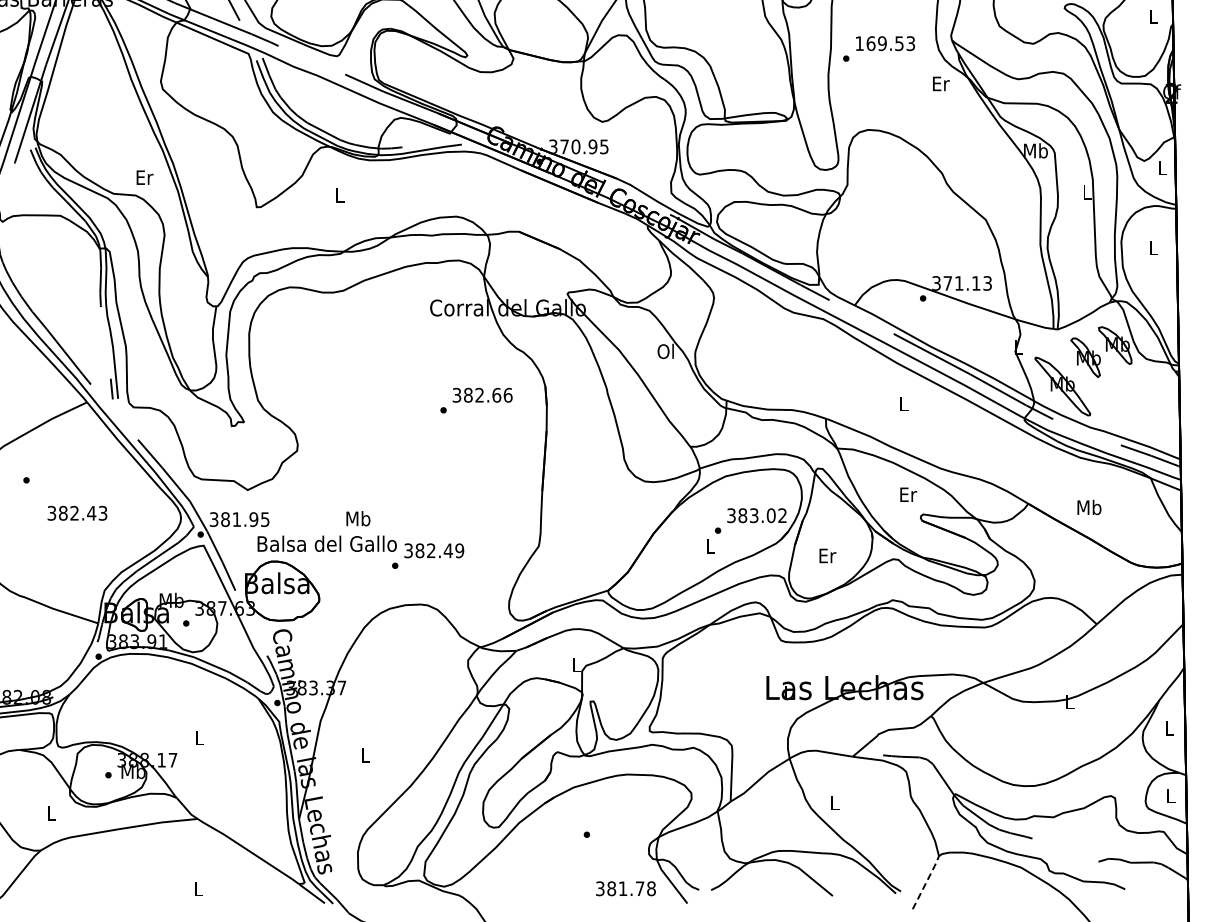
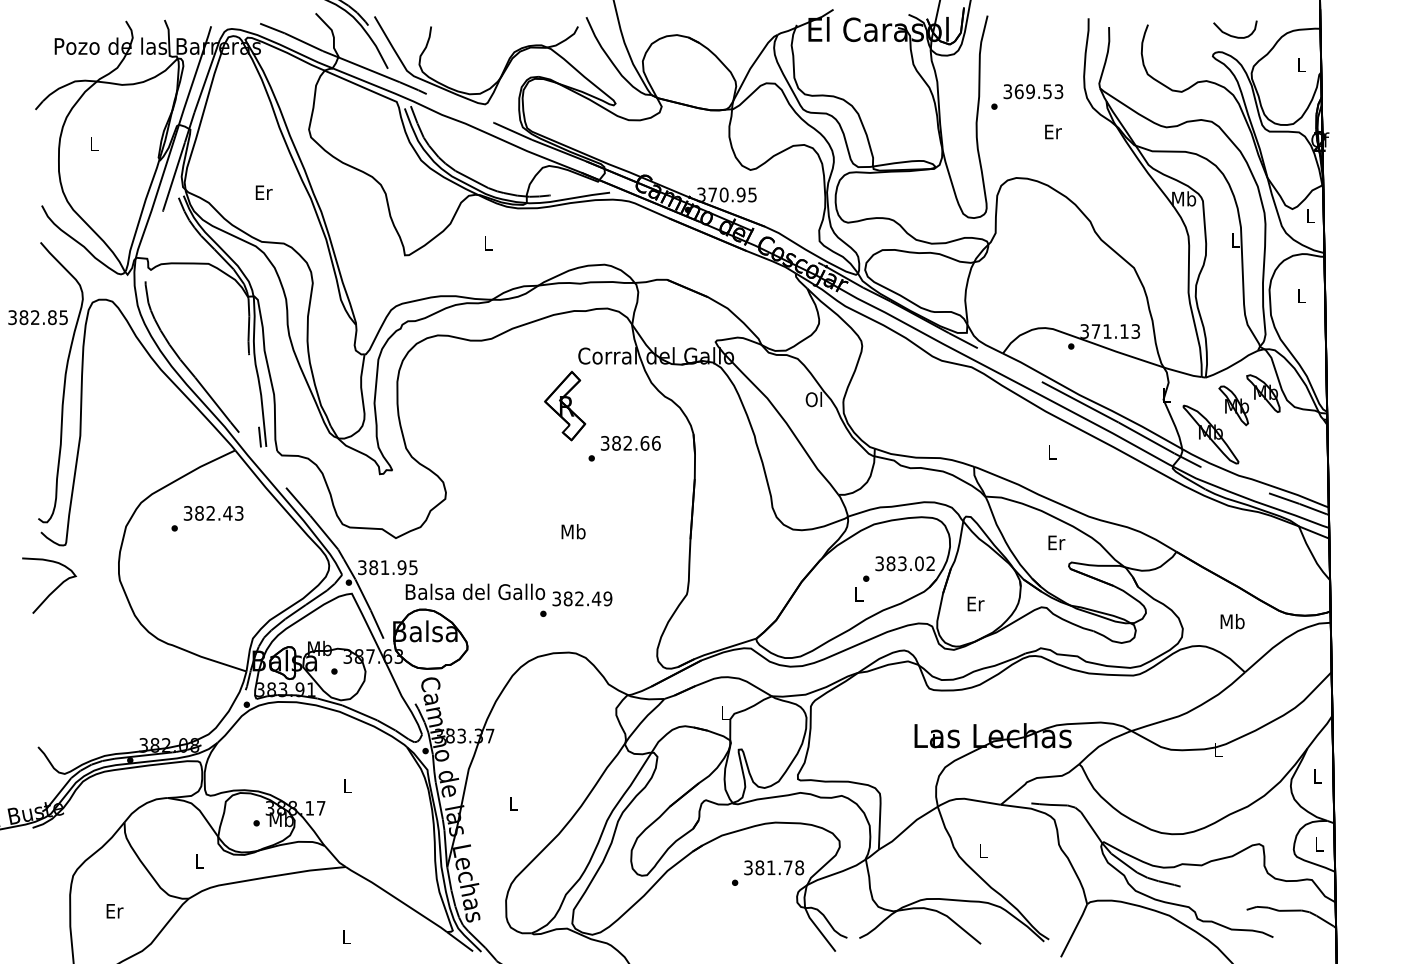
text: (859, 43) -> (1007, 91), 169.53 -> 369.53
text: (941, 83) -> (1053, 131), moved
text: (144, 177) -> (263, 192), moved
part: (417, 357) -> (565, 405), added
text: (1089, 507) -> (1232, 621), moved
text: (77, 513) -> (213, 513), moved
text: (358, 518) -> (573, 531), moved
line: (926, 882) -> (1074, 930), dashed -> solid
text: (626, 888) -> (774, 867), moved

